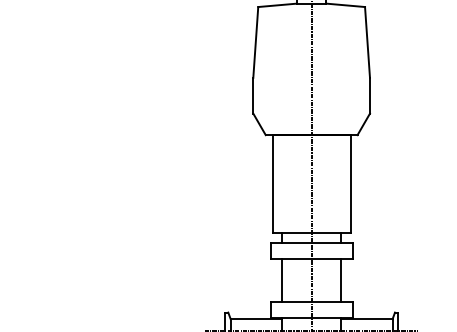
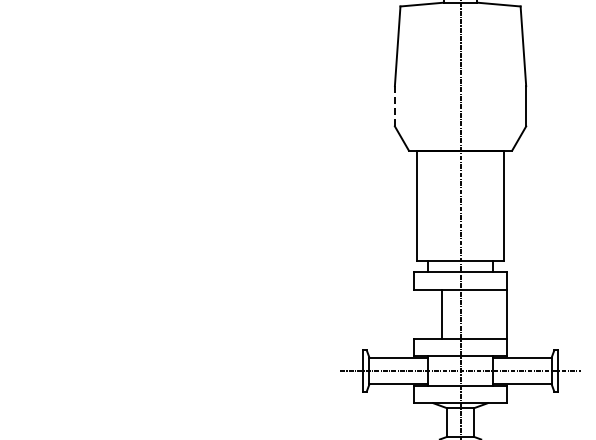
line: (252, 95) -> (394, 106), solid -> dashed
line: (282, 279) -> (441, 313), moved
line: (340, 279) -> (507, 313), moved

